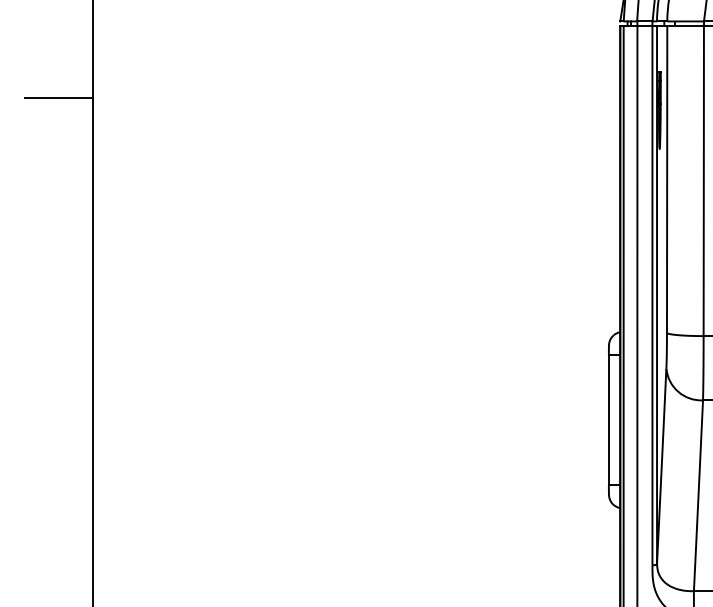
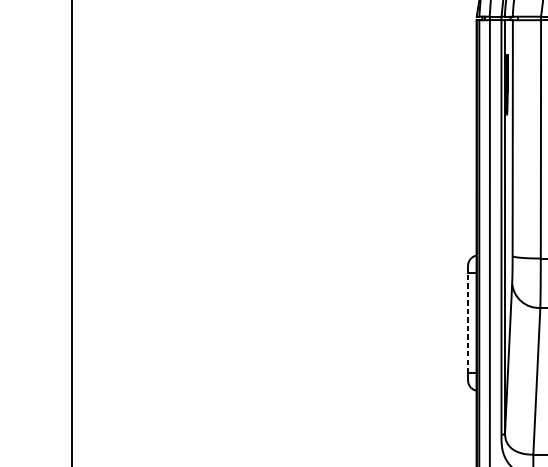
line: (58, 97) -> (44, 75), removed
line: (608, 419) -> (467, 322), solid -> dashed

